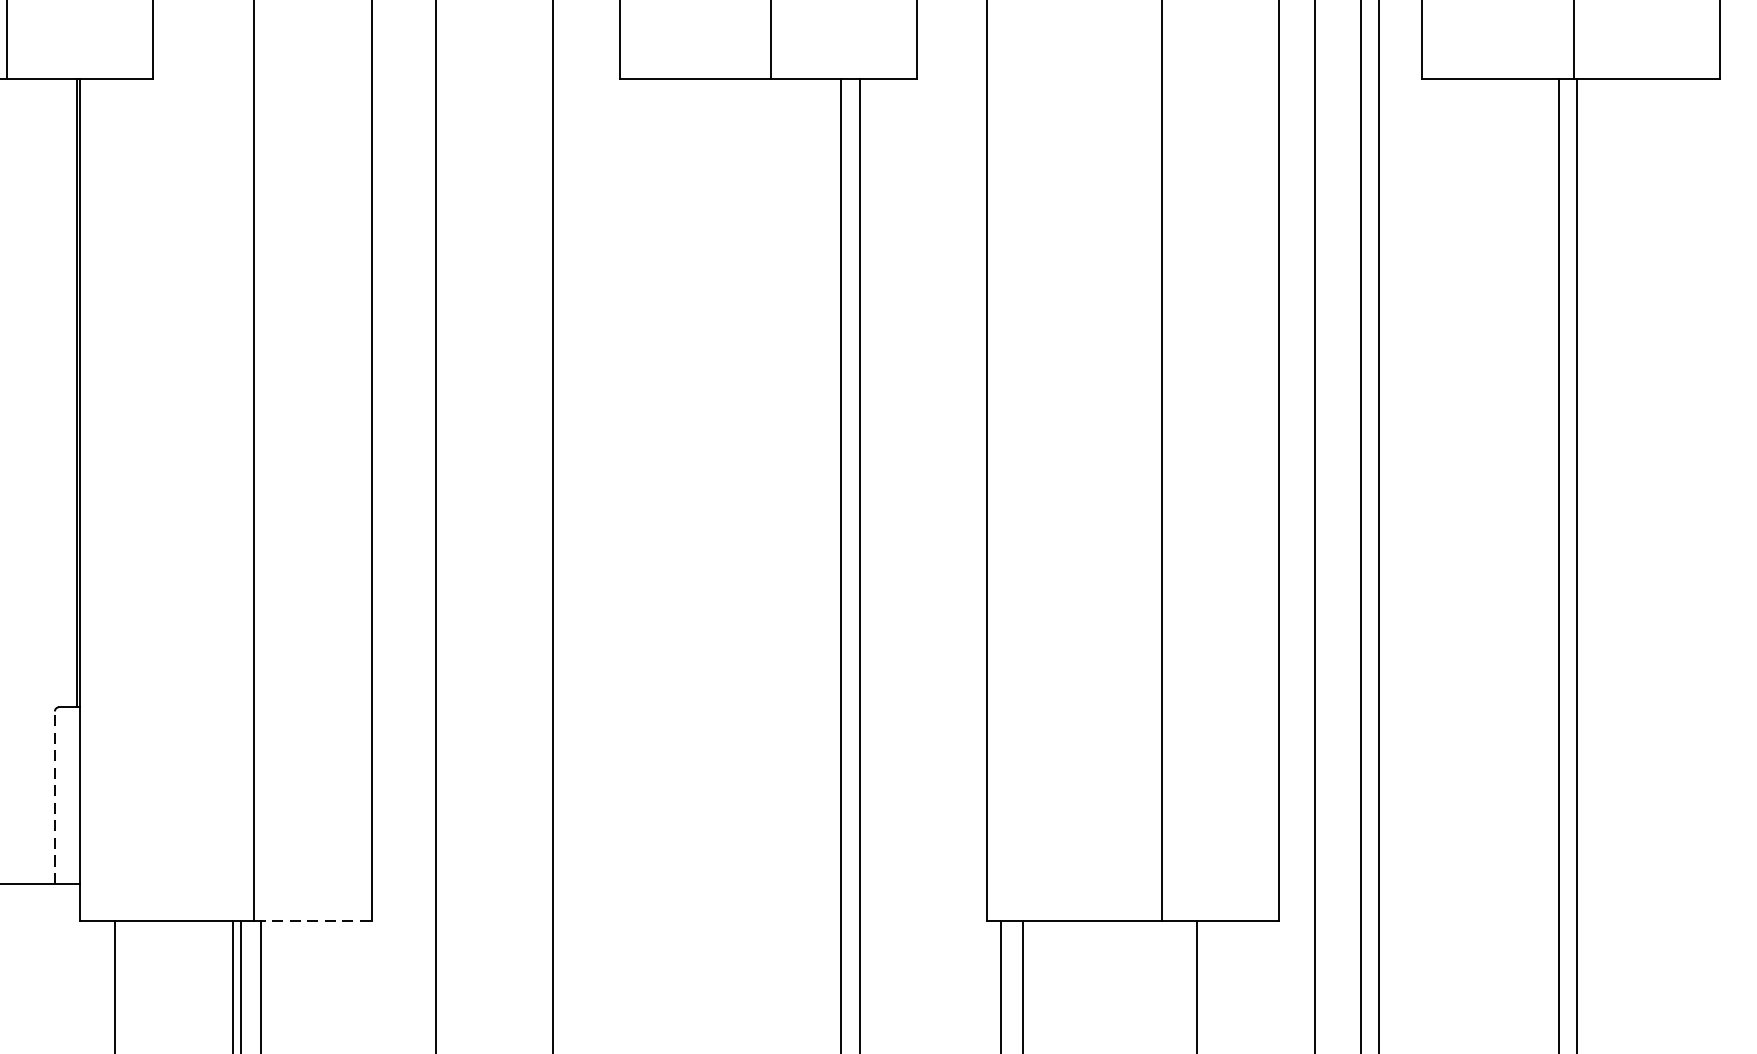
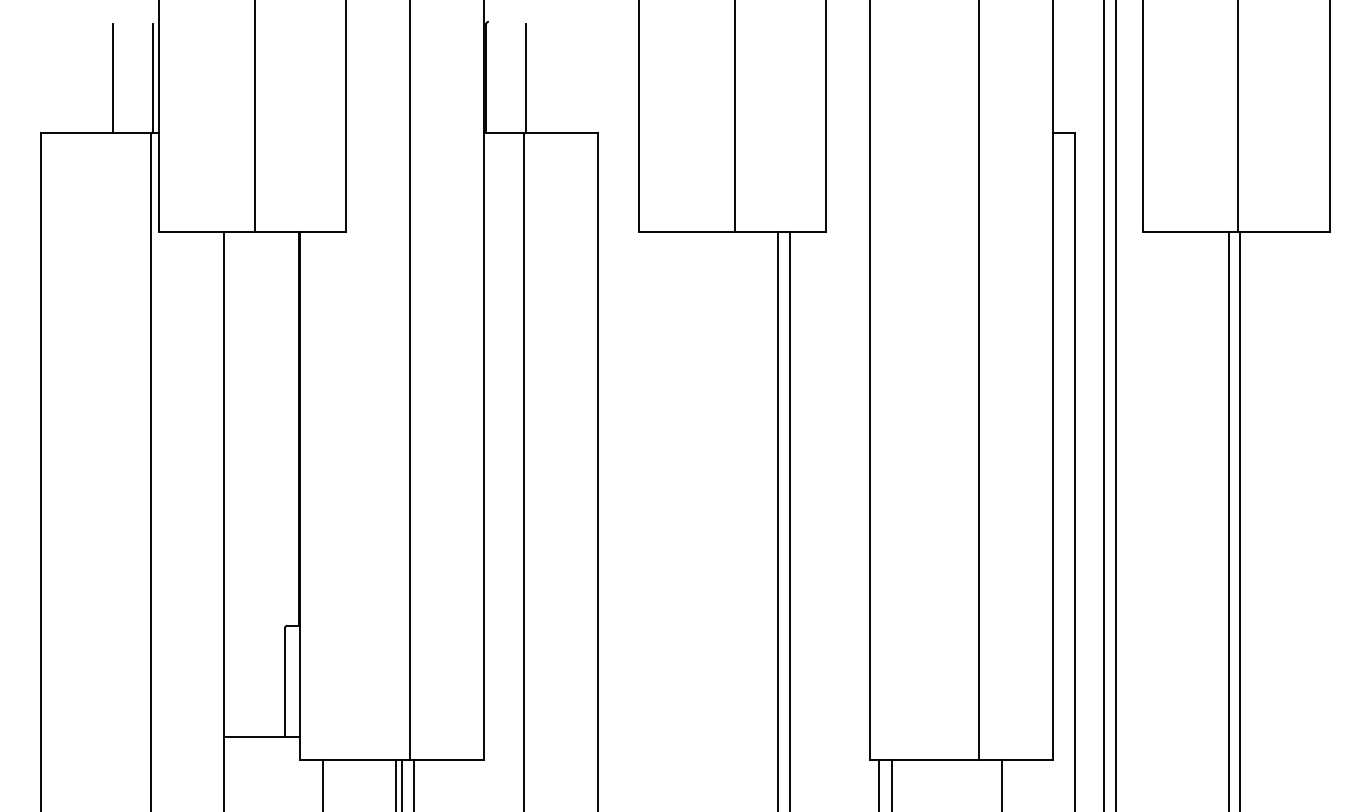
line: (54, 797) -> (284, 682), dashed -> solid
line: (312, 922) -> (446, 760), dashed -> solid

